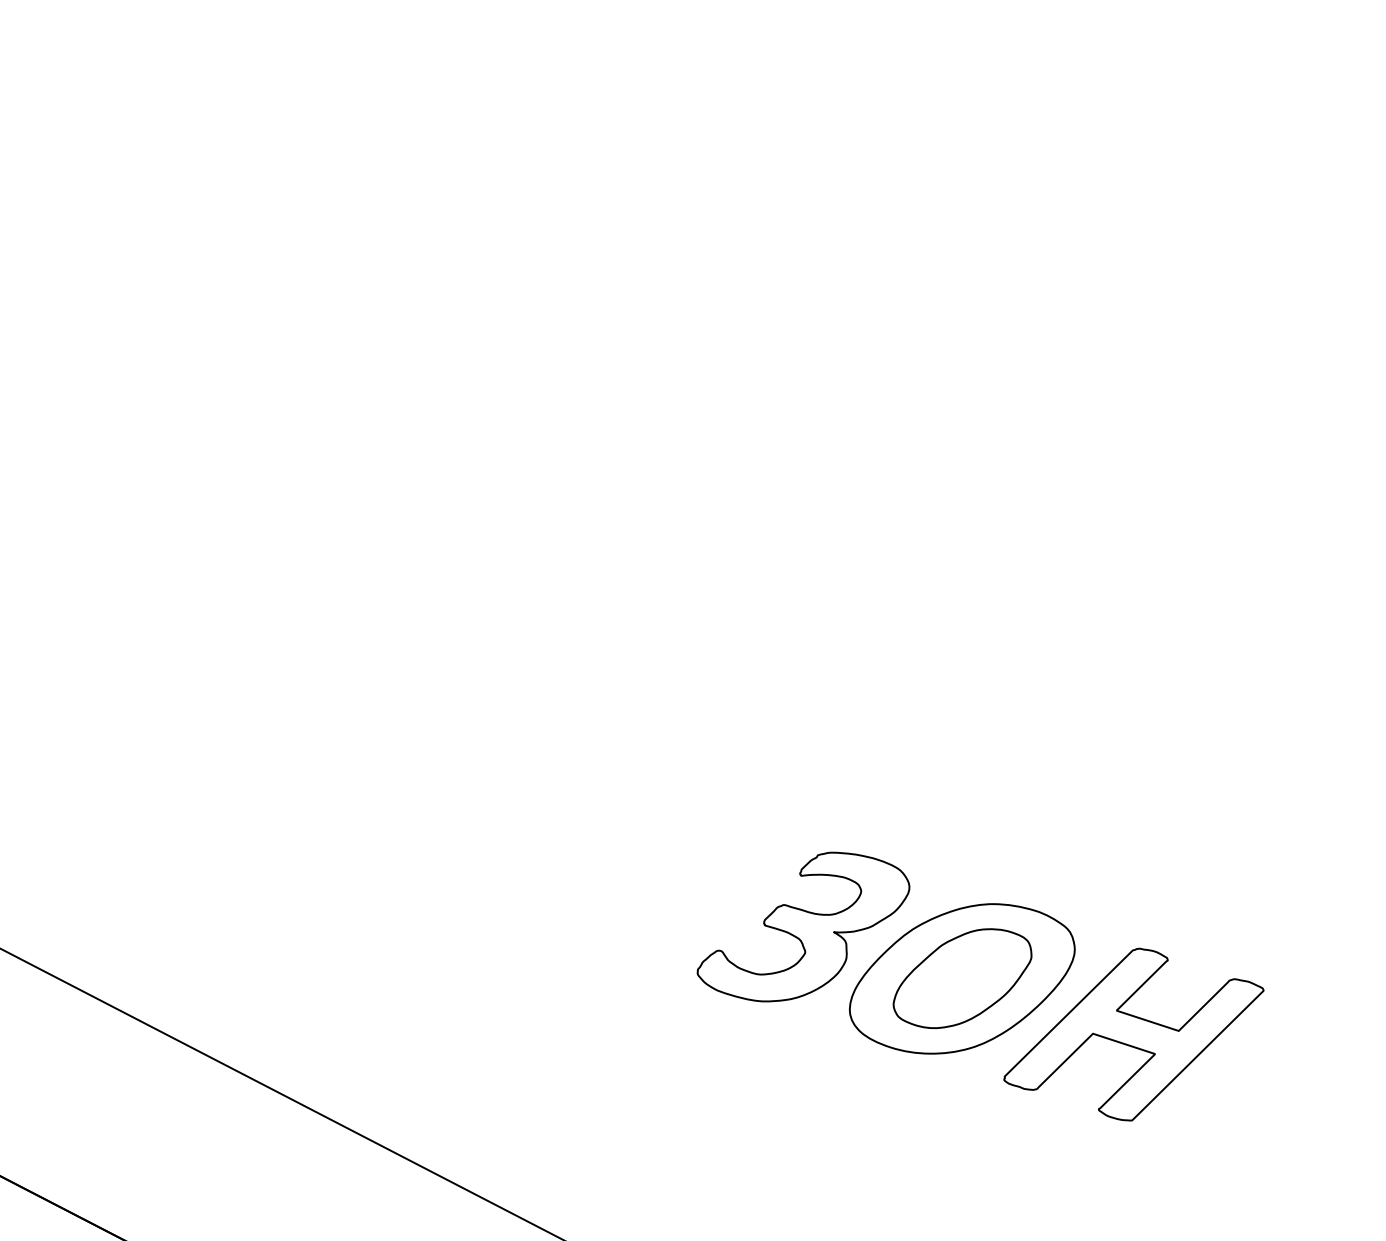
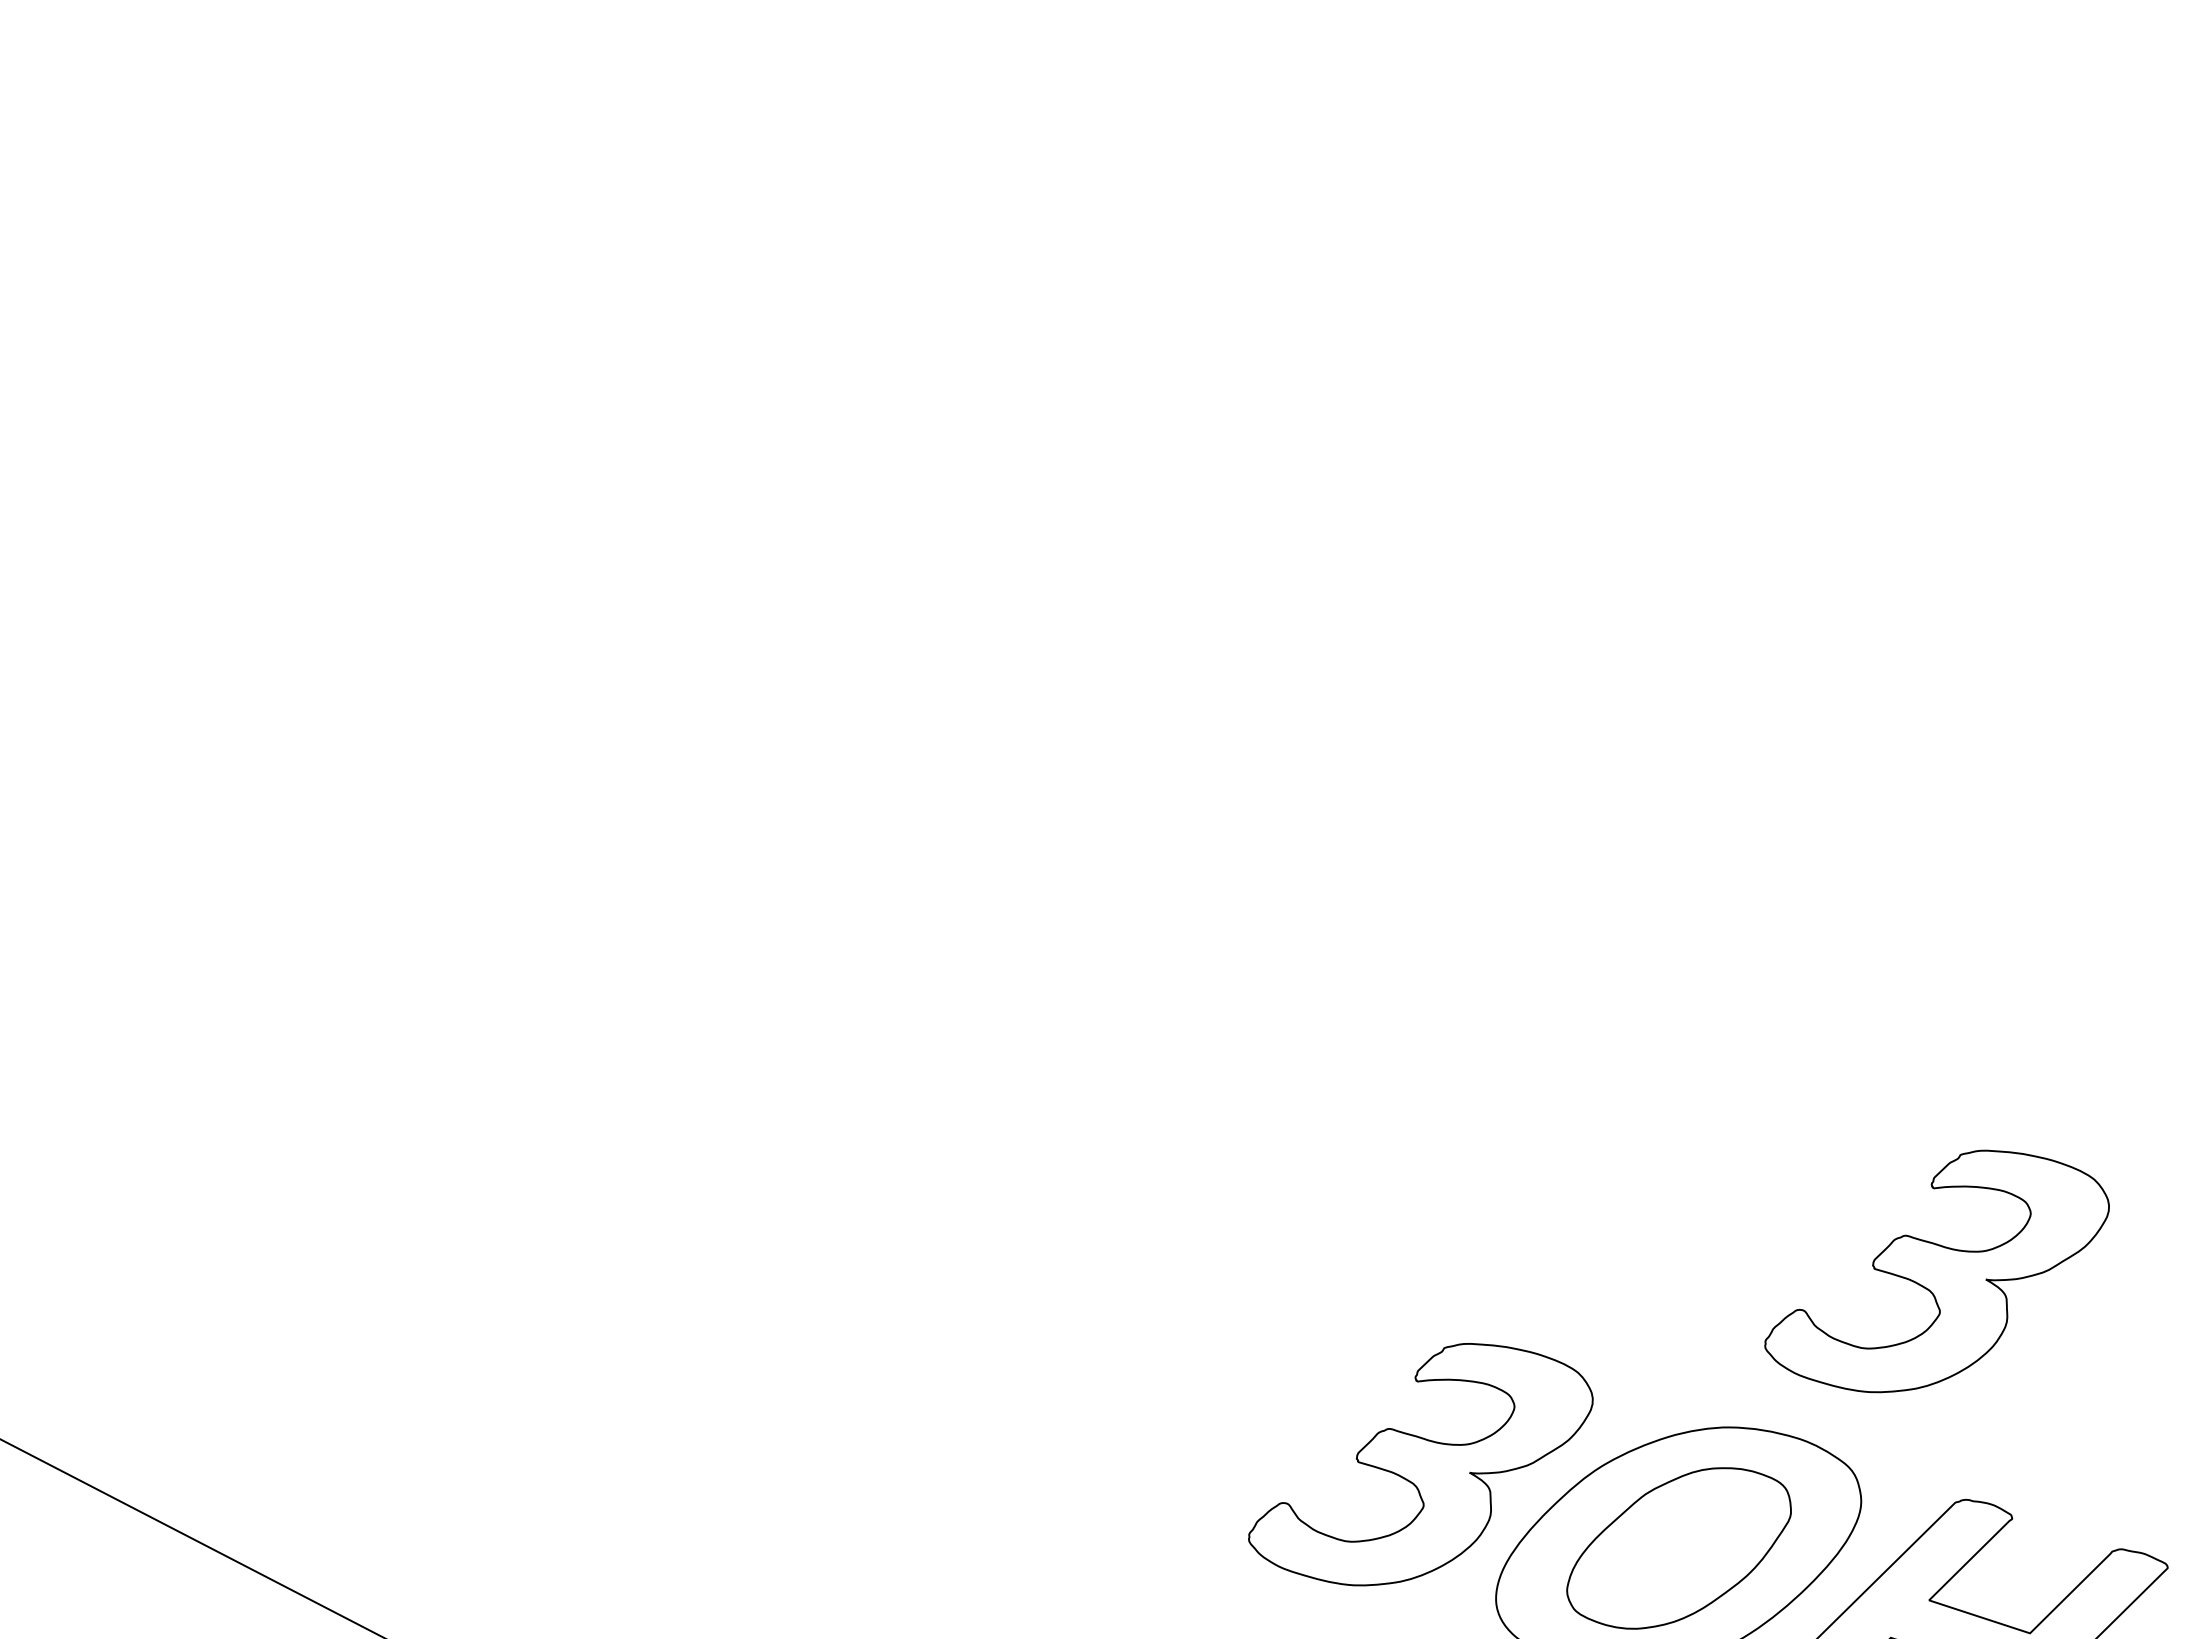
part: (1121, 807) -> (1937, 1270), added

